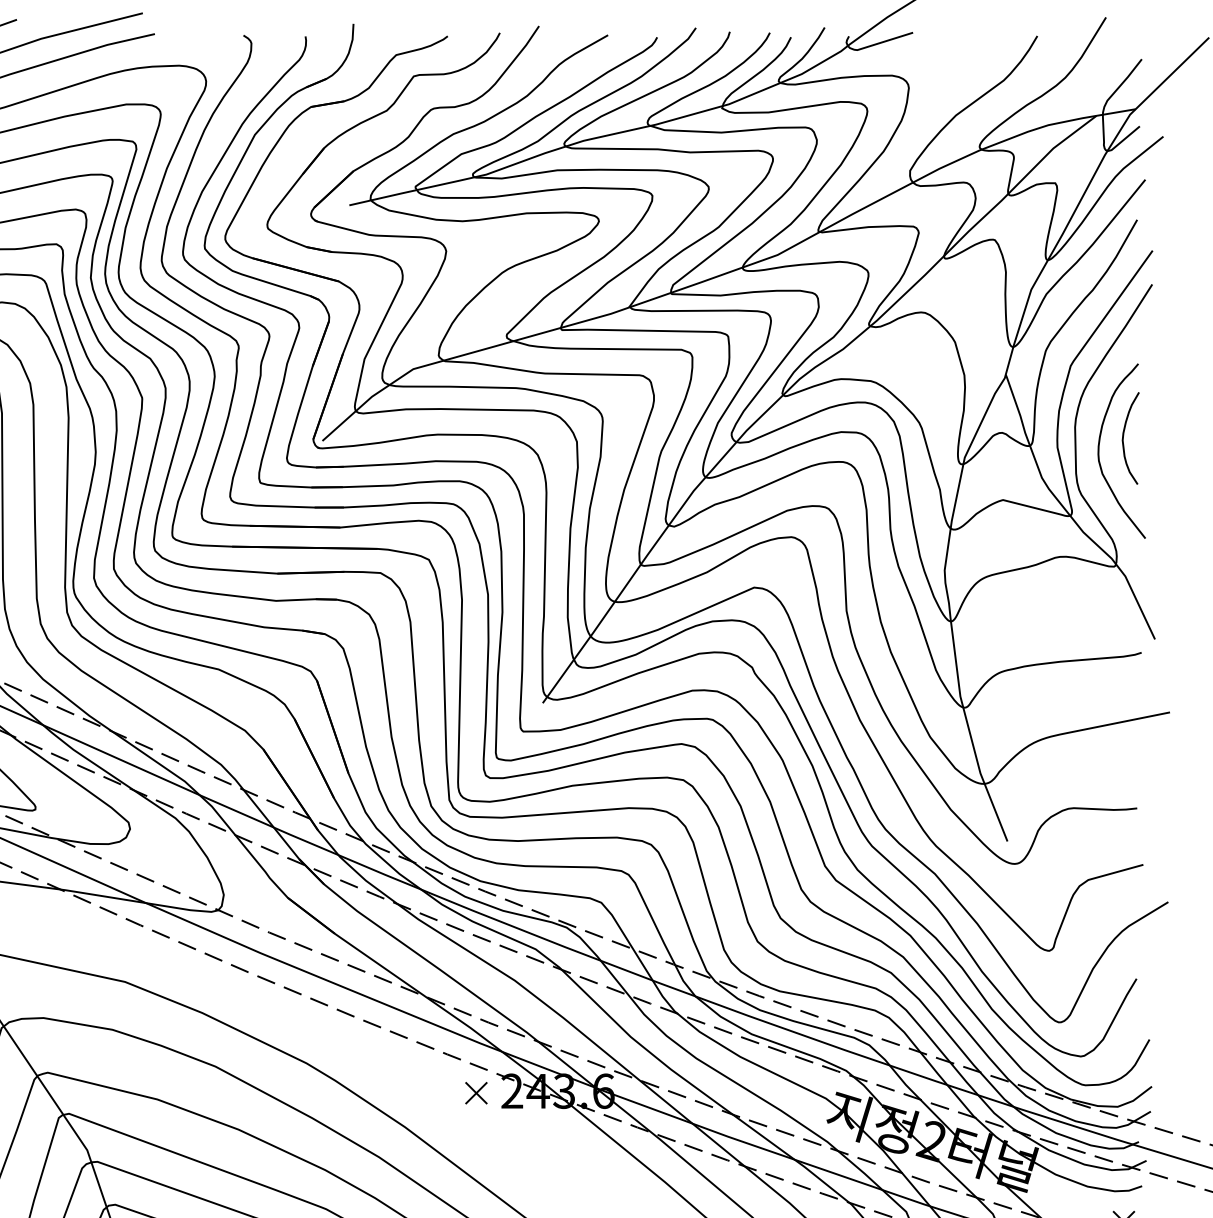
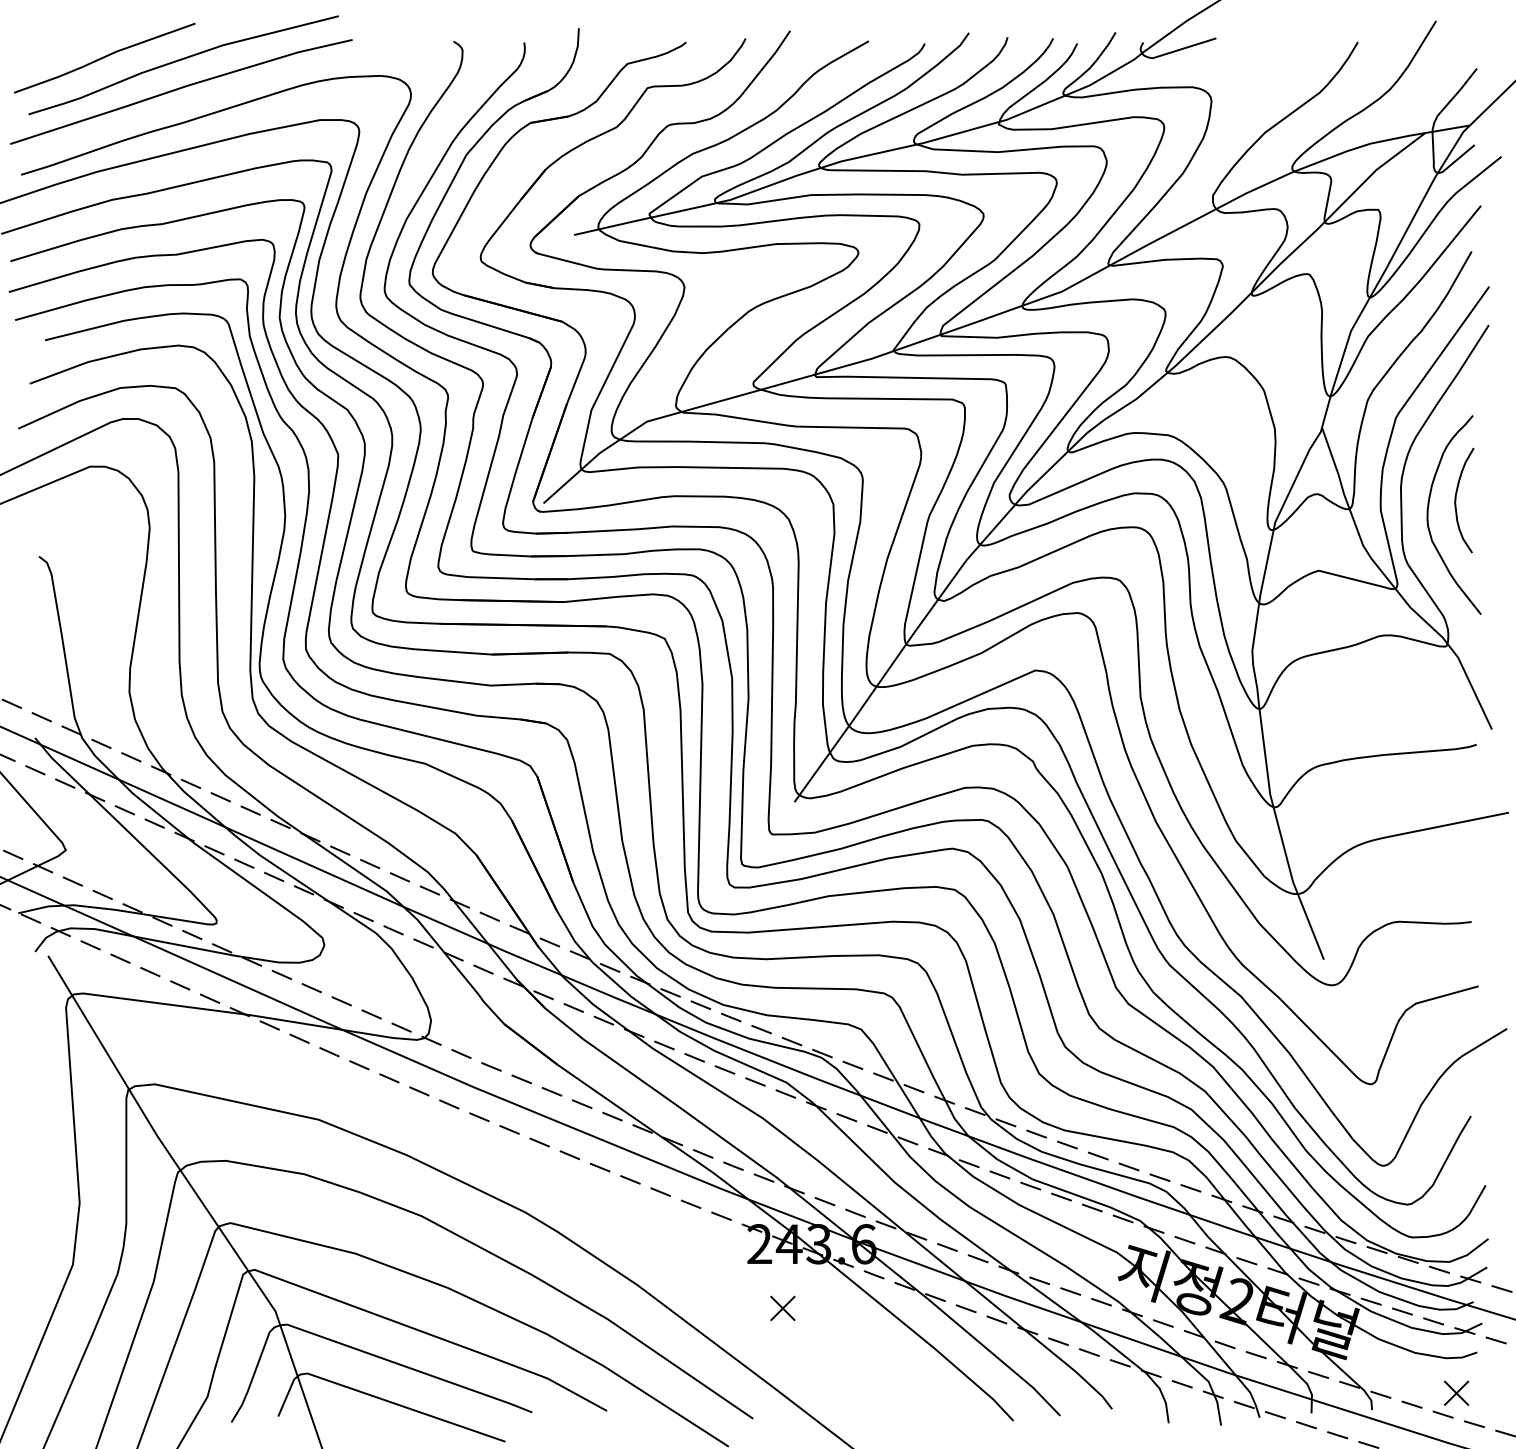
part: (476, 1093) -> (782, 1308), moved

